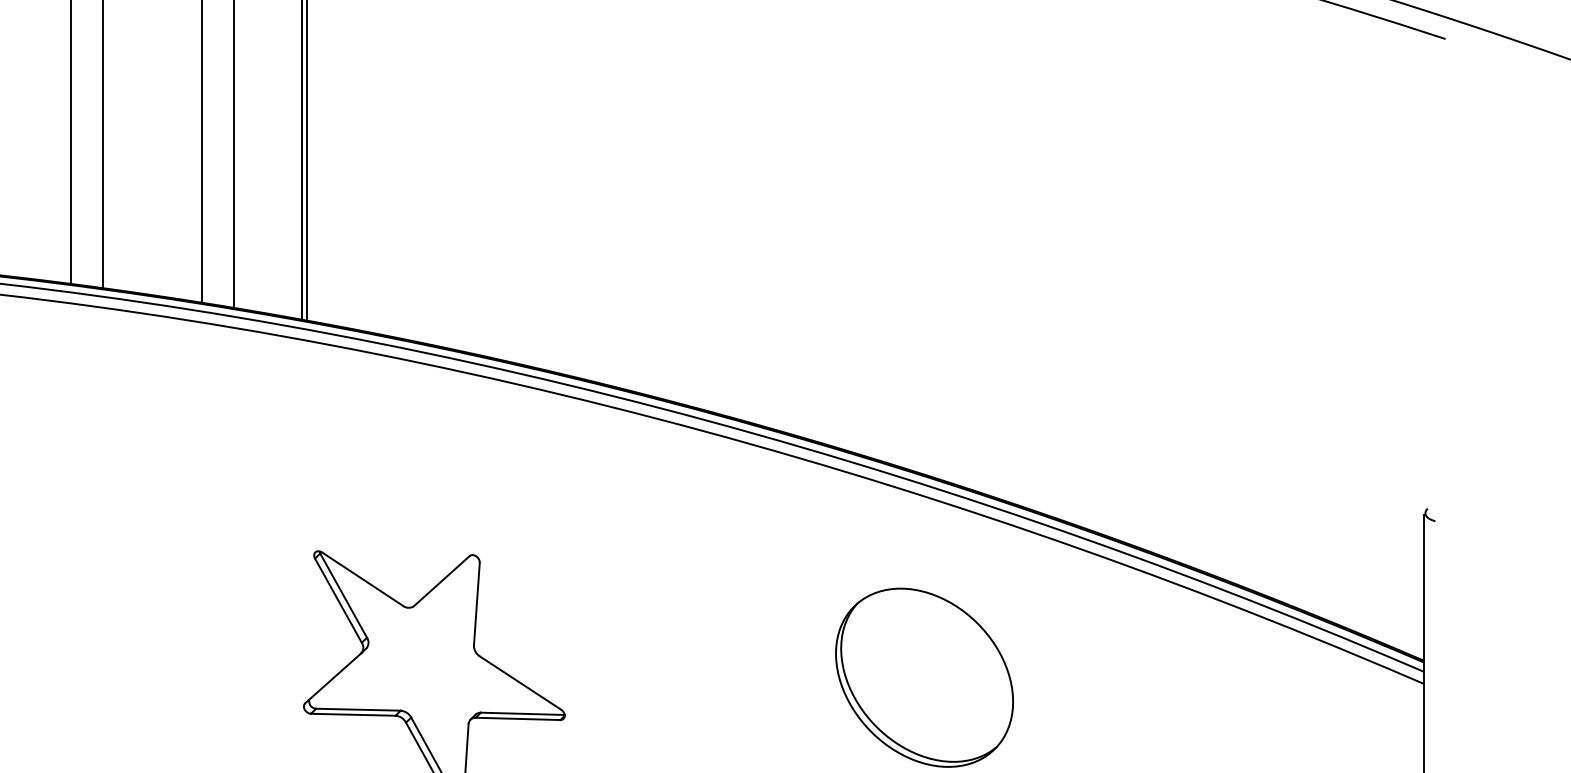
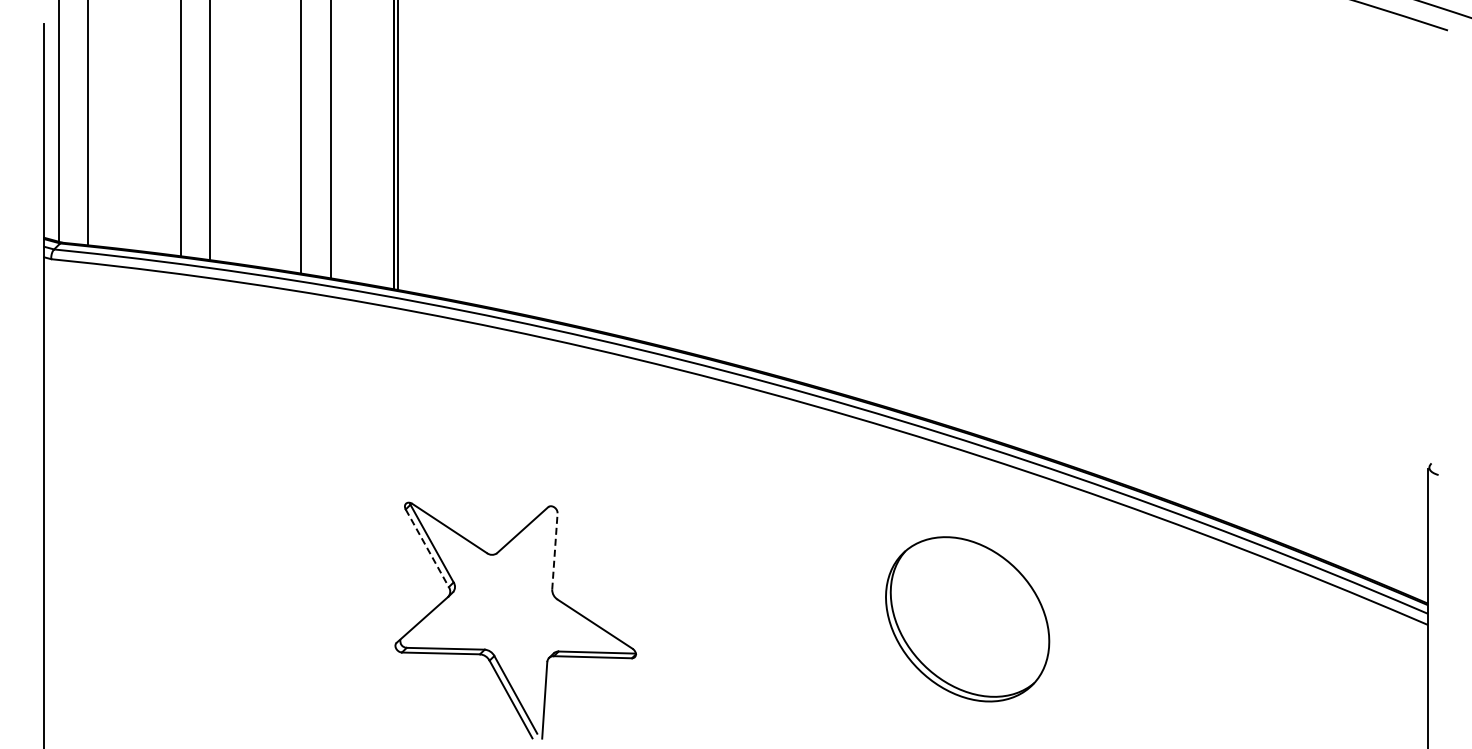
line: (338, 600) -> (427, 548), solid -> dashed
line: (476, 603) -> (554, 550), solid -> dashed

